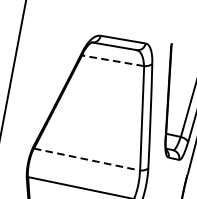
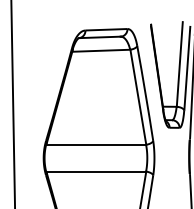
line: (113, 60) -> (101, 50), dashed -> solid
line: (87, 159) -> (96, 144), dashed -> solid

